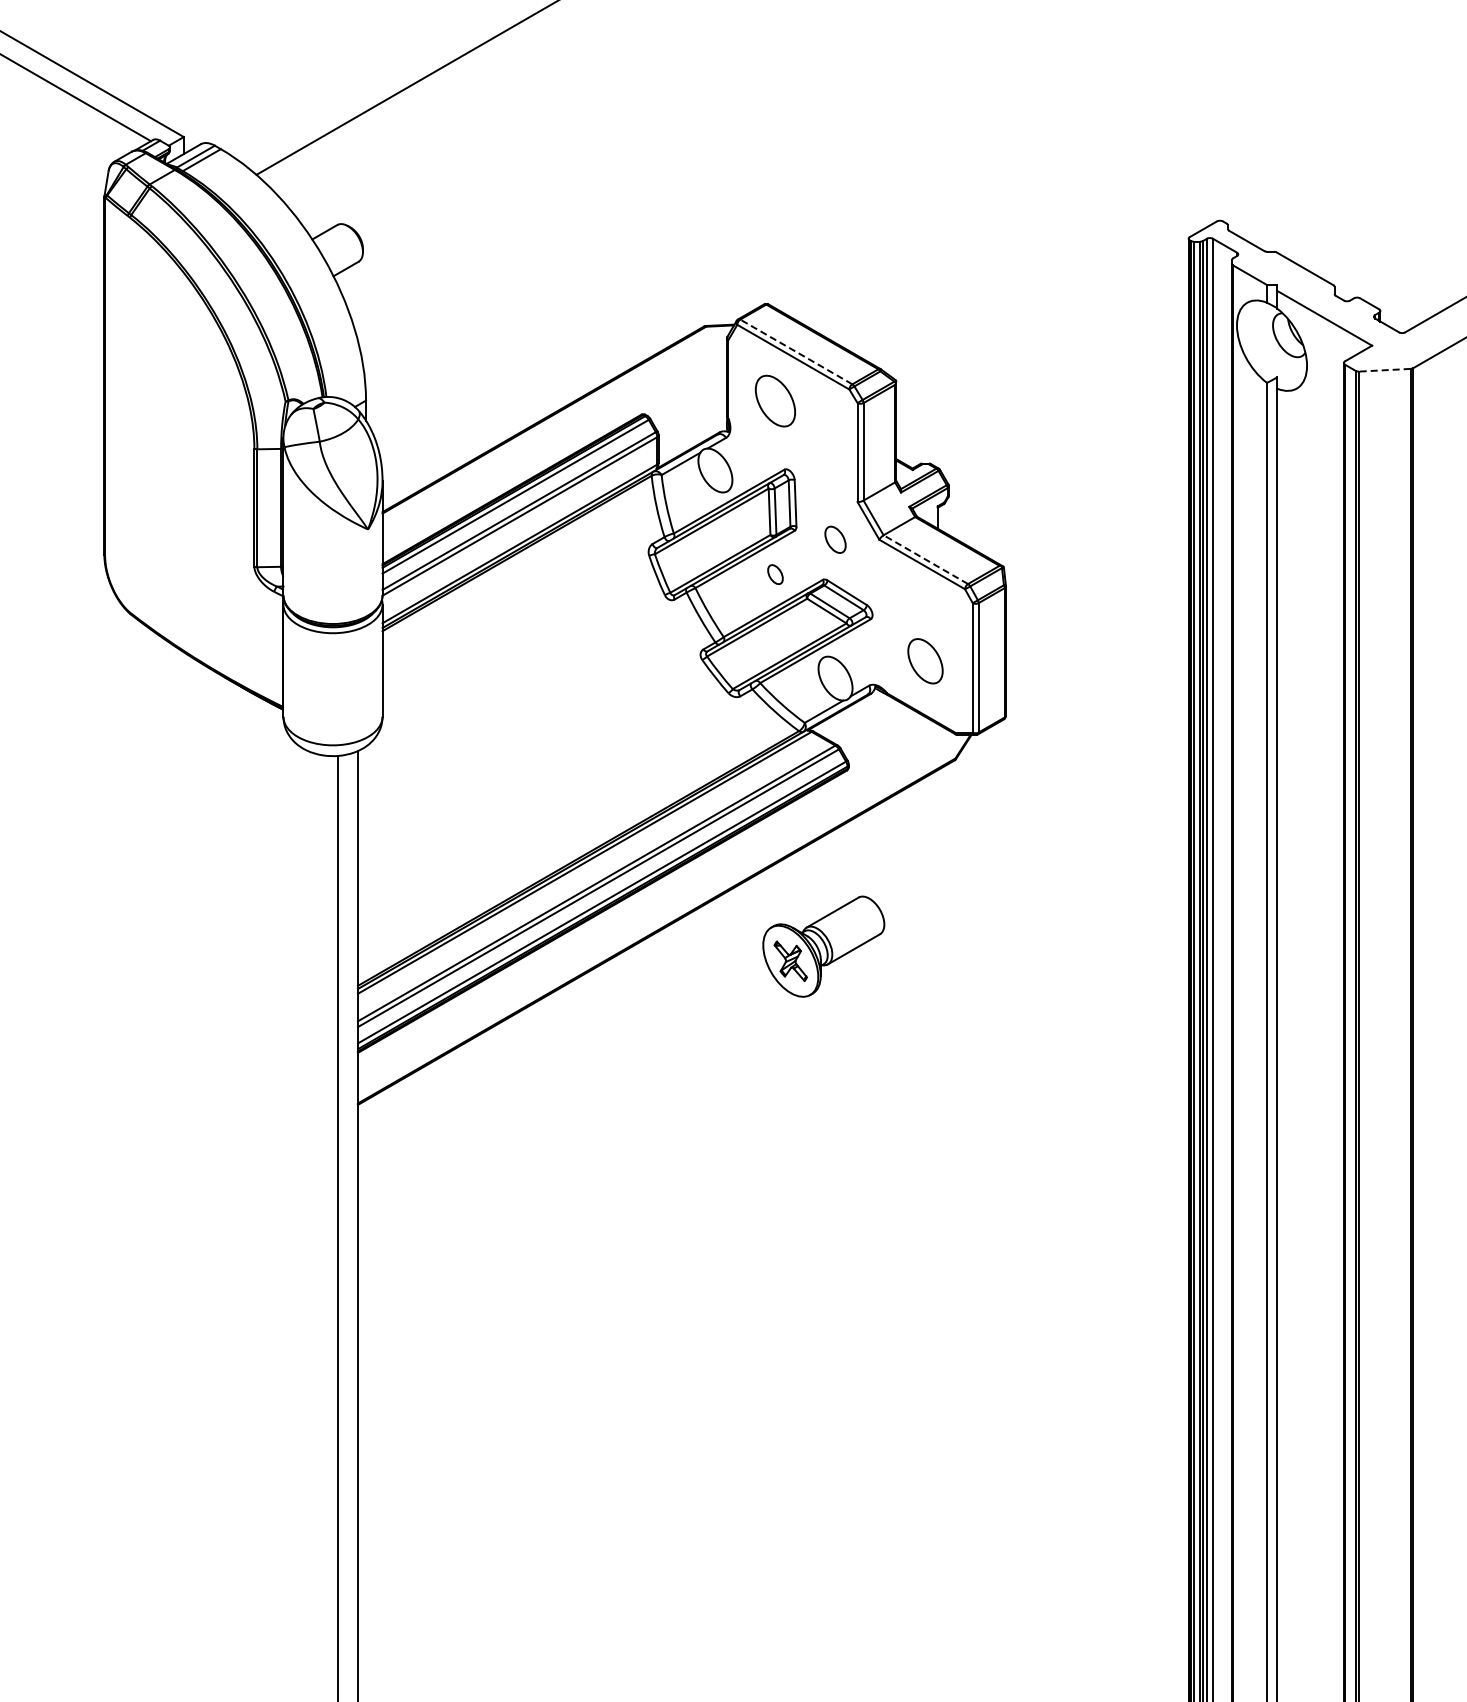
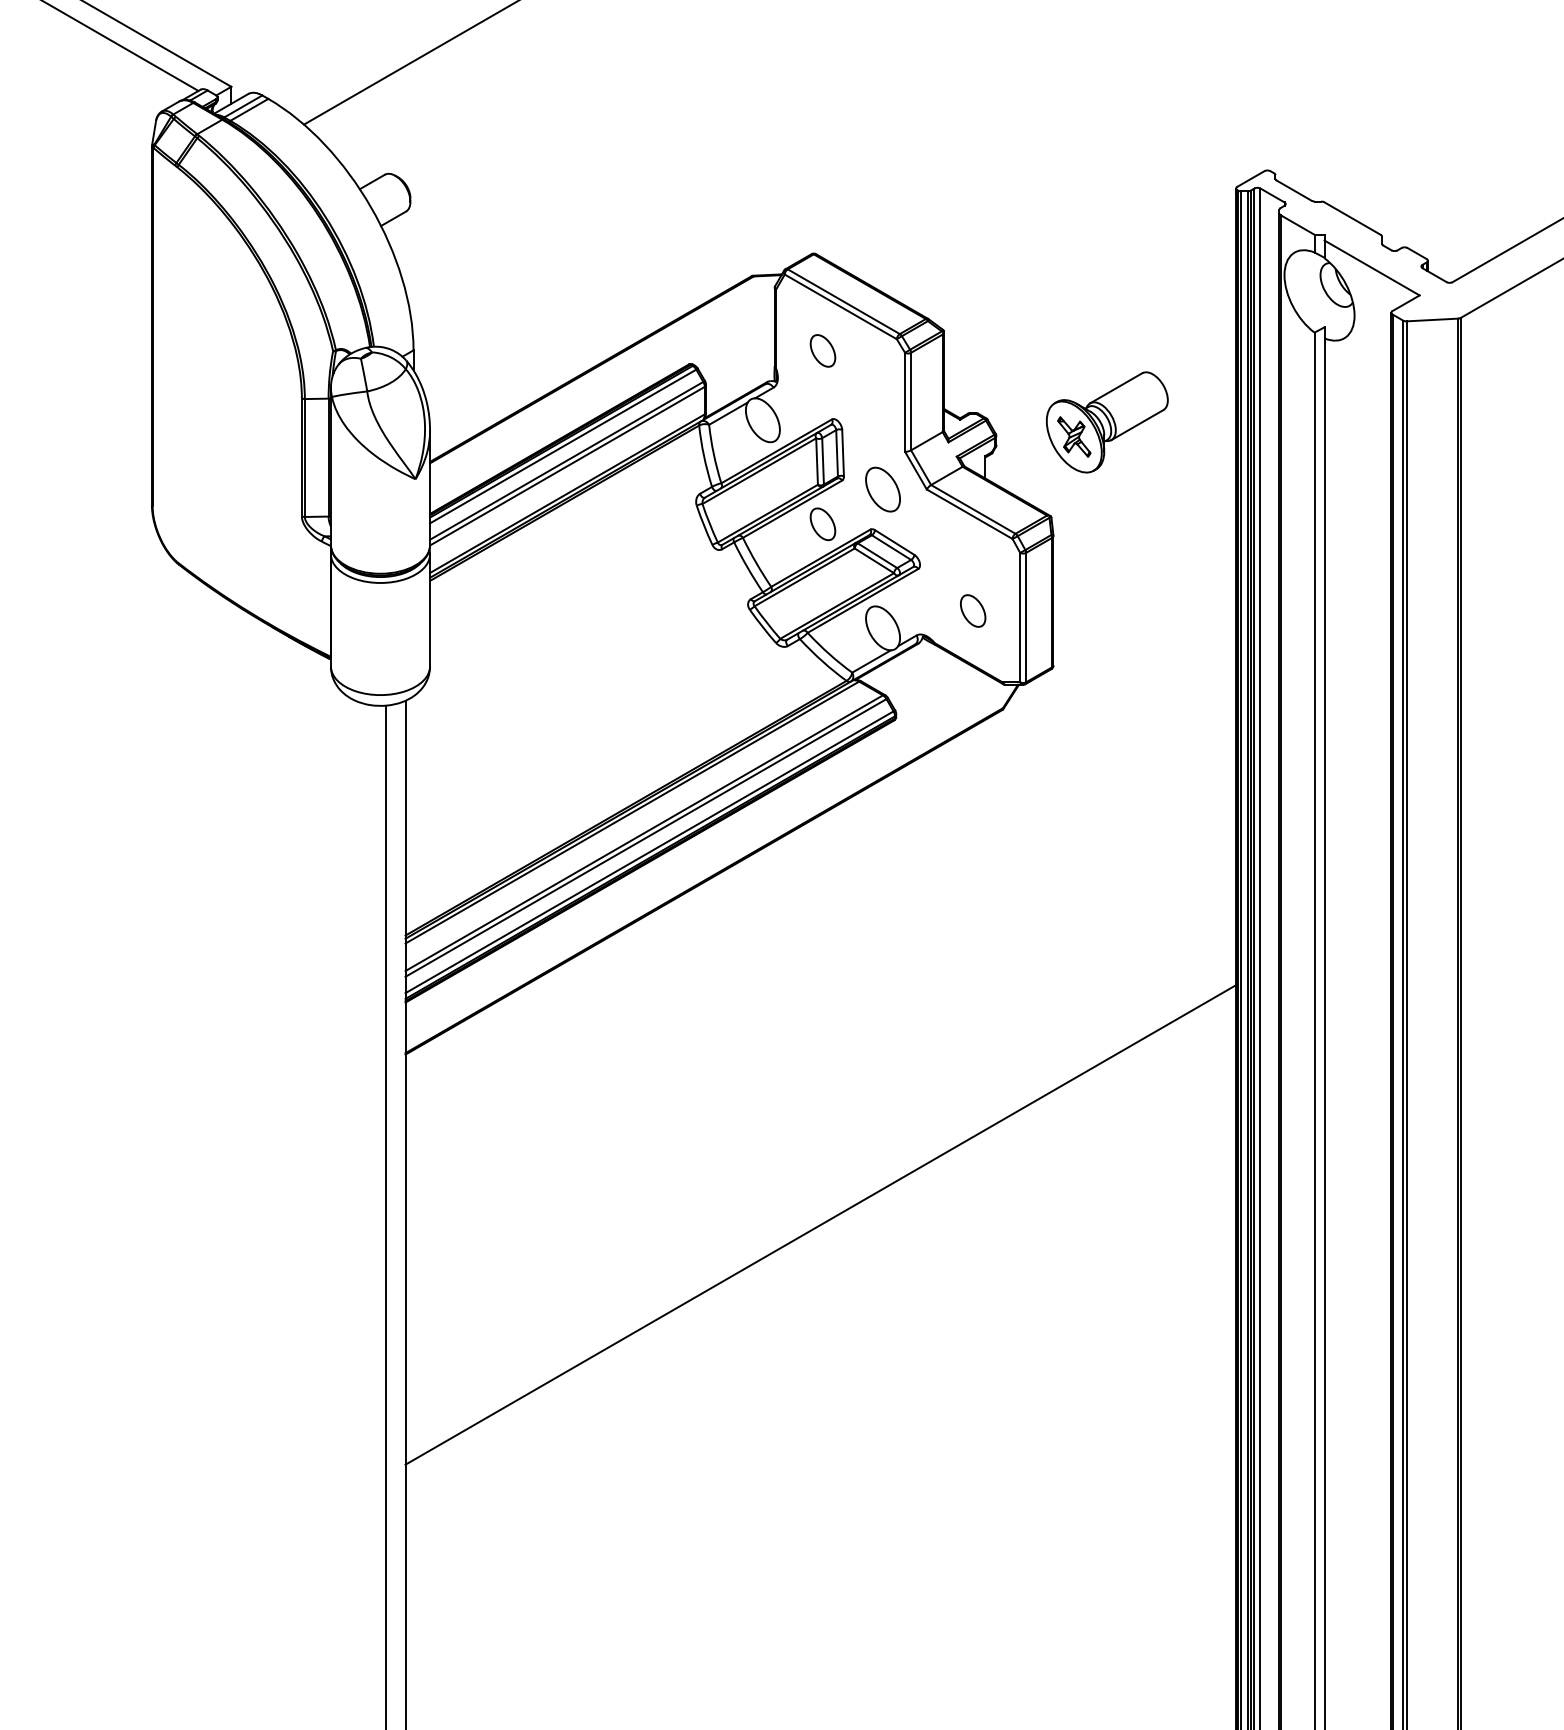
line: (796, 351) -> (843, 301), dashed -> solid
line: (1385, 370) -> (1432, 320), dashed -> solid
part: (775, 400) -> (822, 350), size x0.62
part: (835, 539) -> (882, 489), size x1.67
line: (926, 559) -> (973, 509), dashed -> solid
part: (775, 574) -> (822, 524), size x1.67
part: (926, 660) -> (973, 610), size x0.71
part: (824, 946) -> (1107, 422), moved
line: (773, 1274) -> (820, 1224), added

